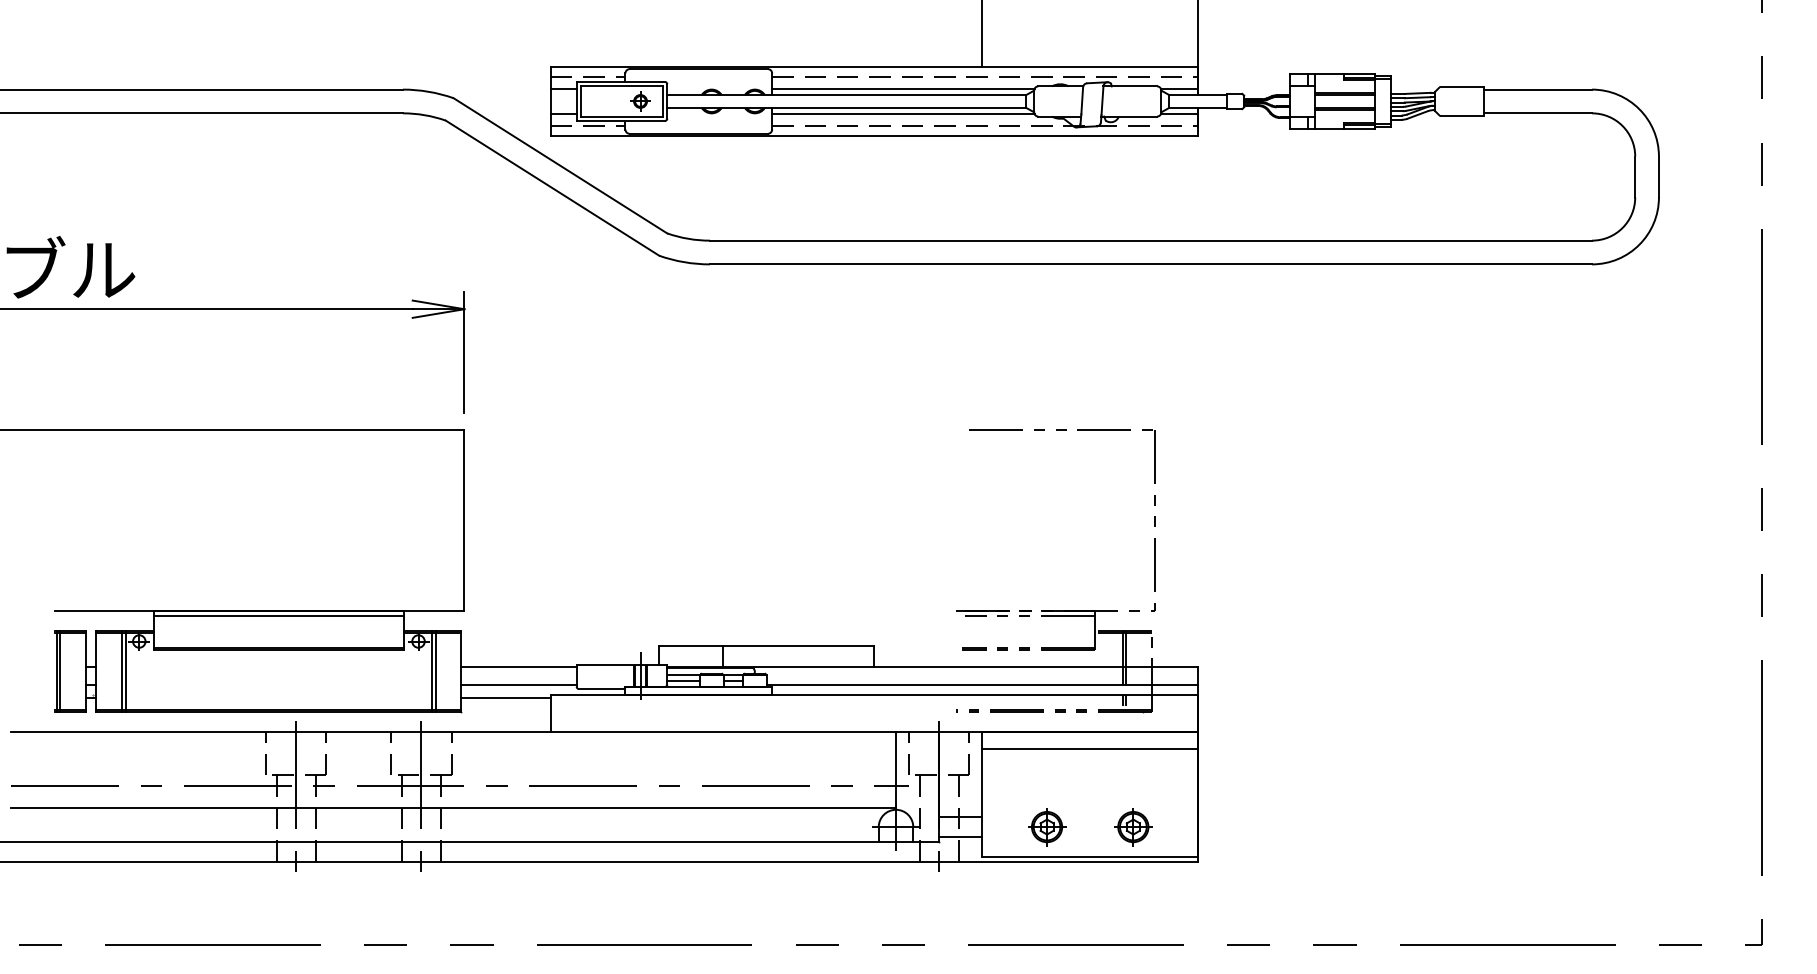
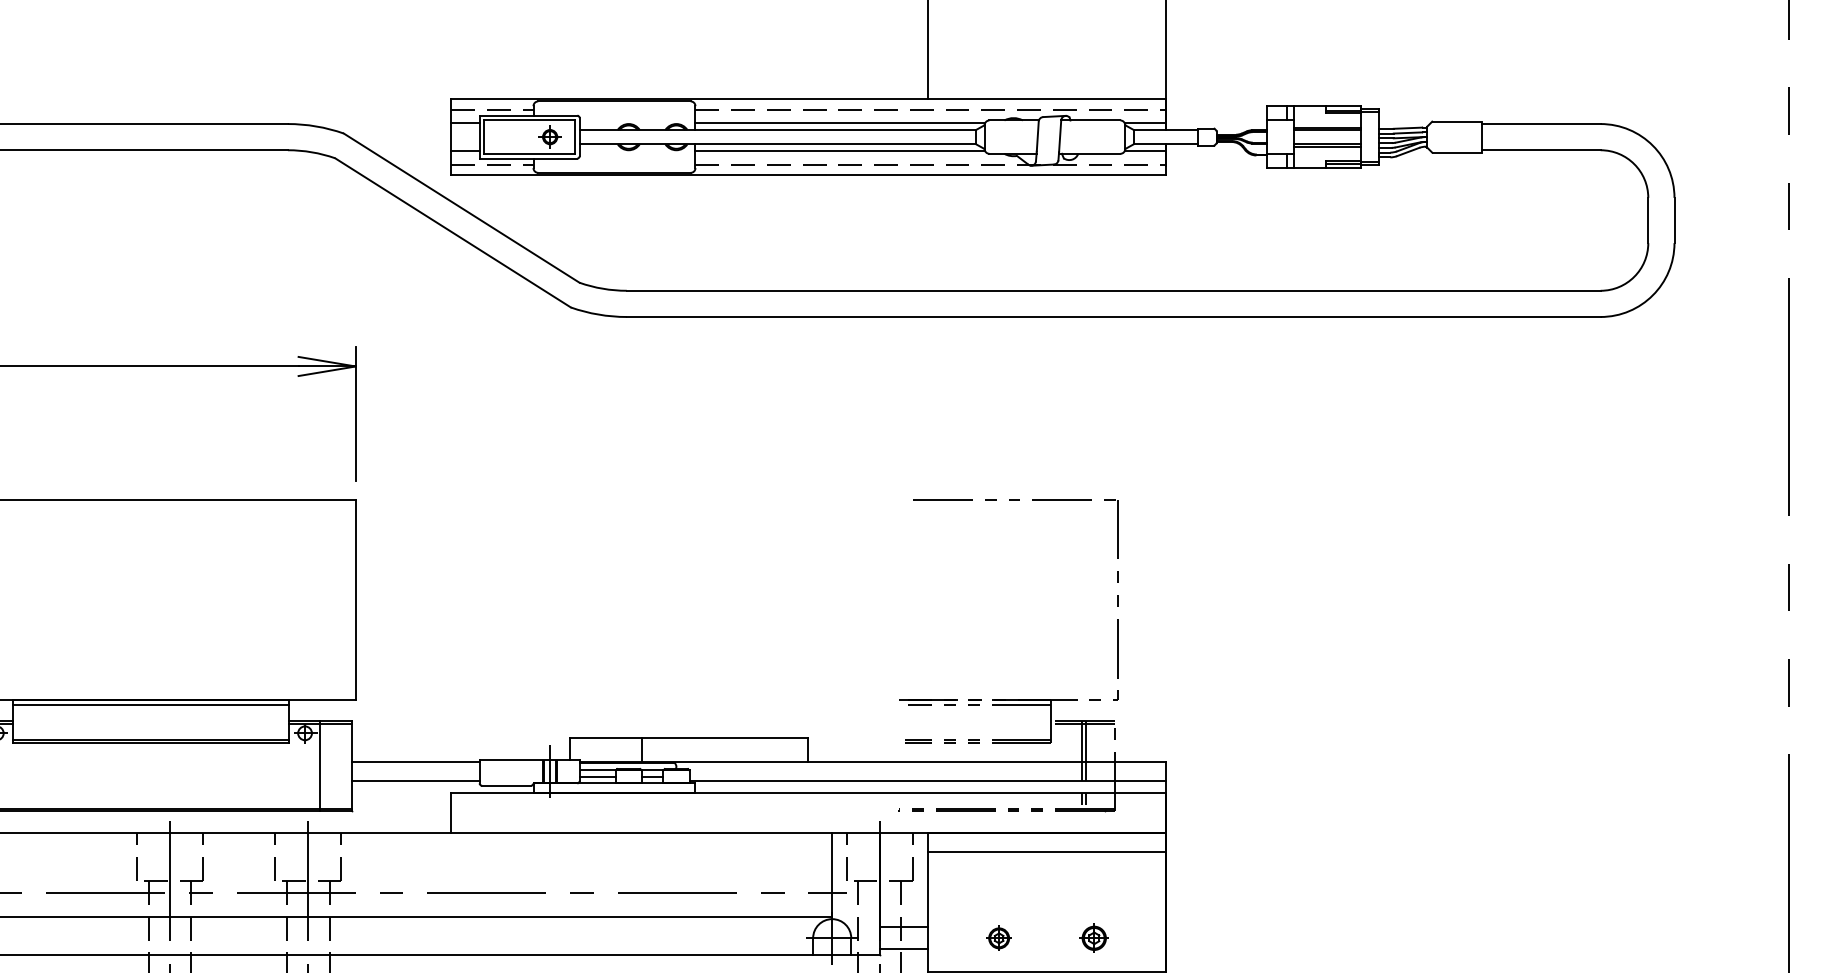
line: (435, 671) -> (323, 766), removed
line: (505, 698) -> (401, 796), removed
part: (1047, 827) -> (999, 938), size x0.6
part: (1133, 827) -> (1094, 938), size x0.7

